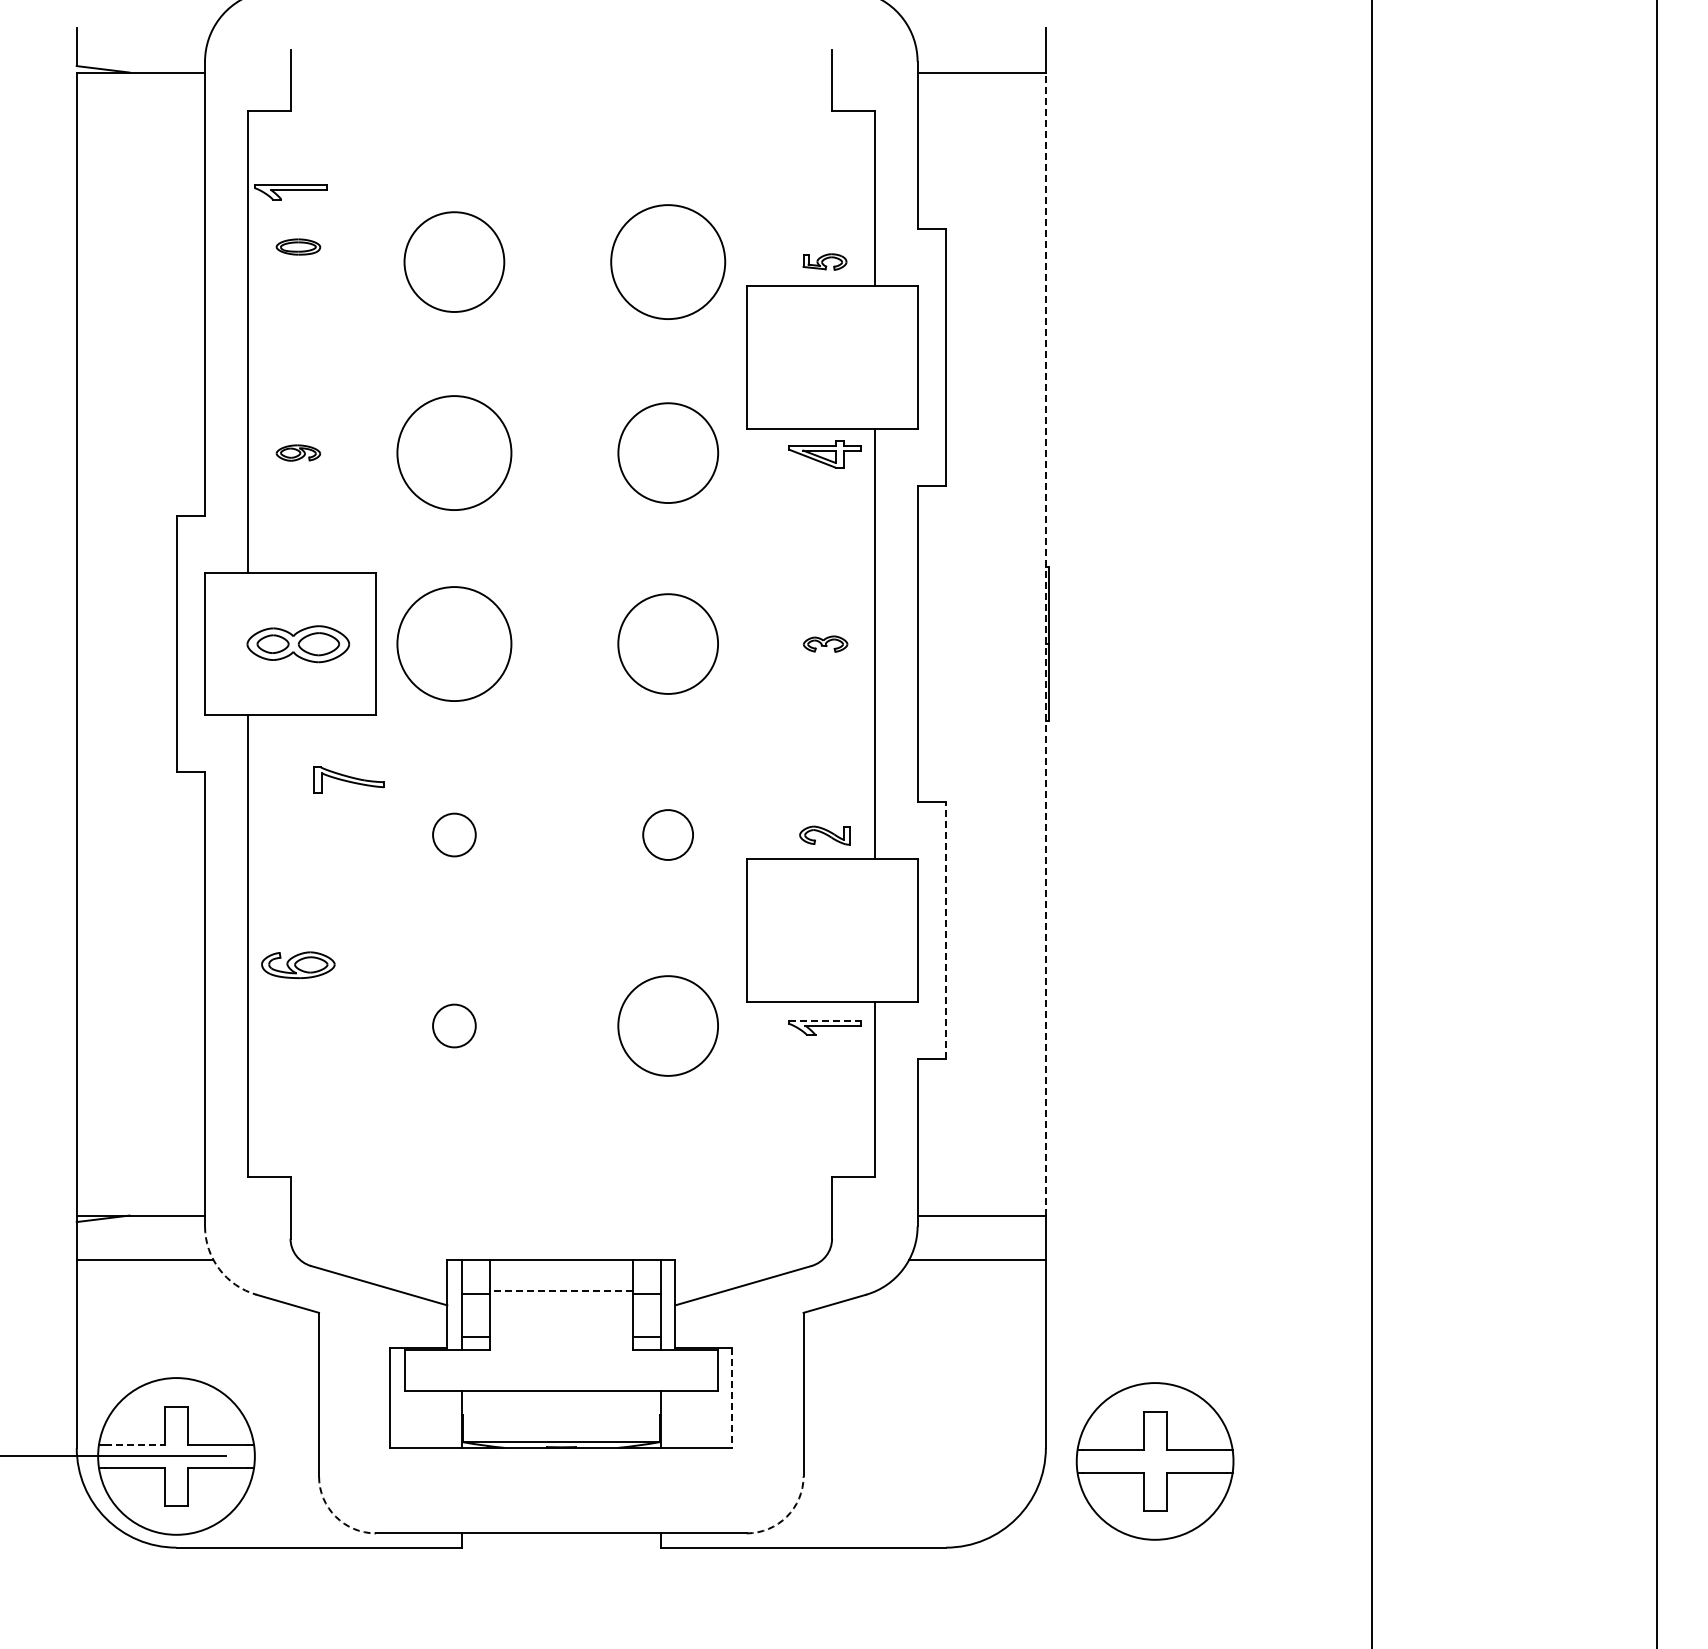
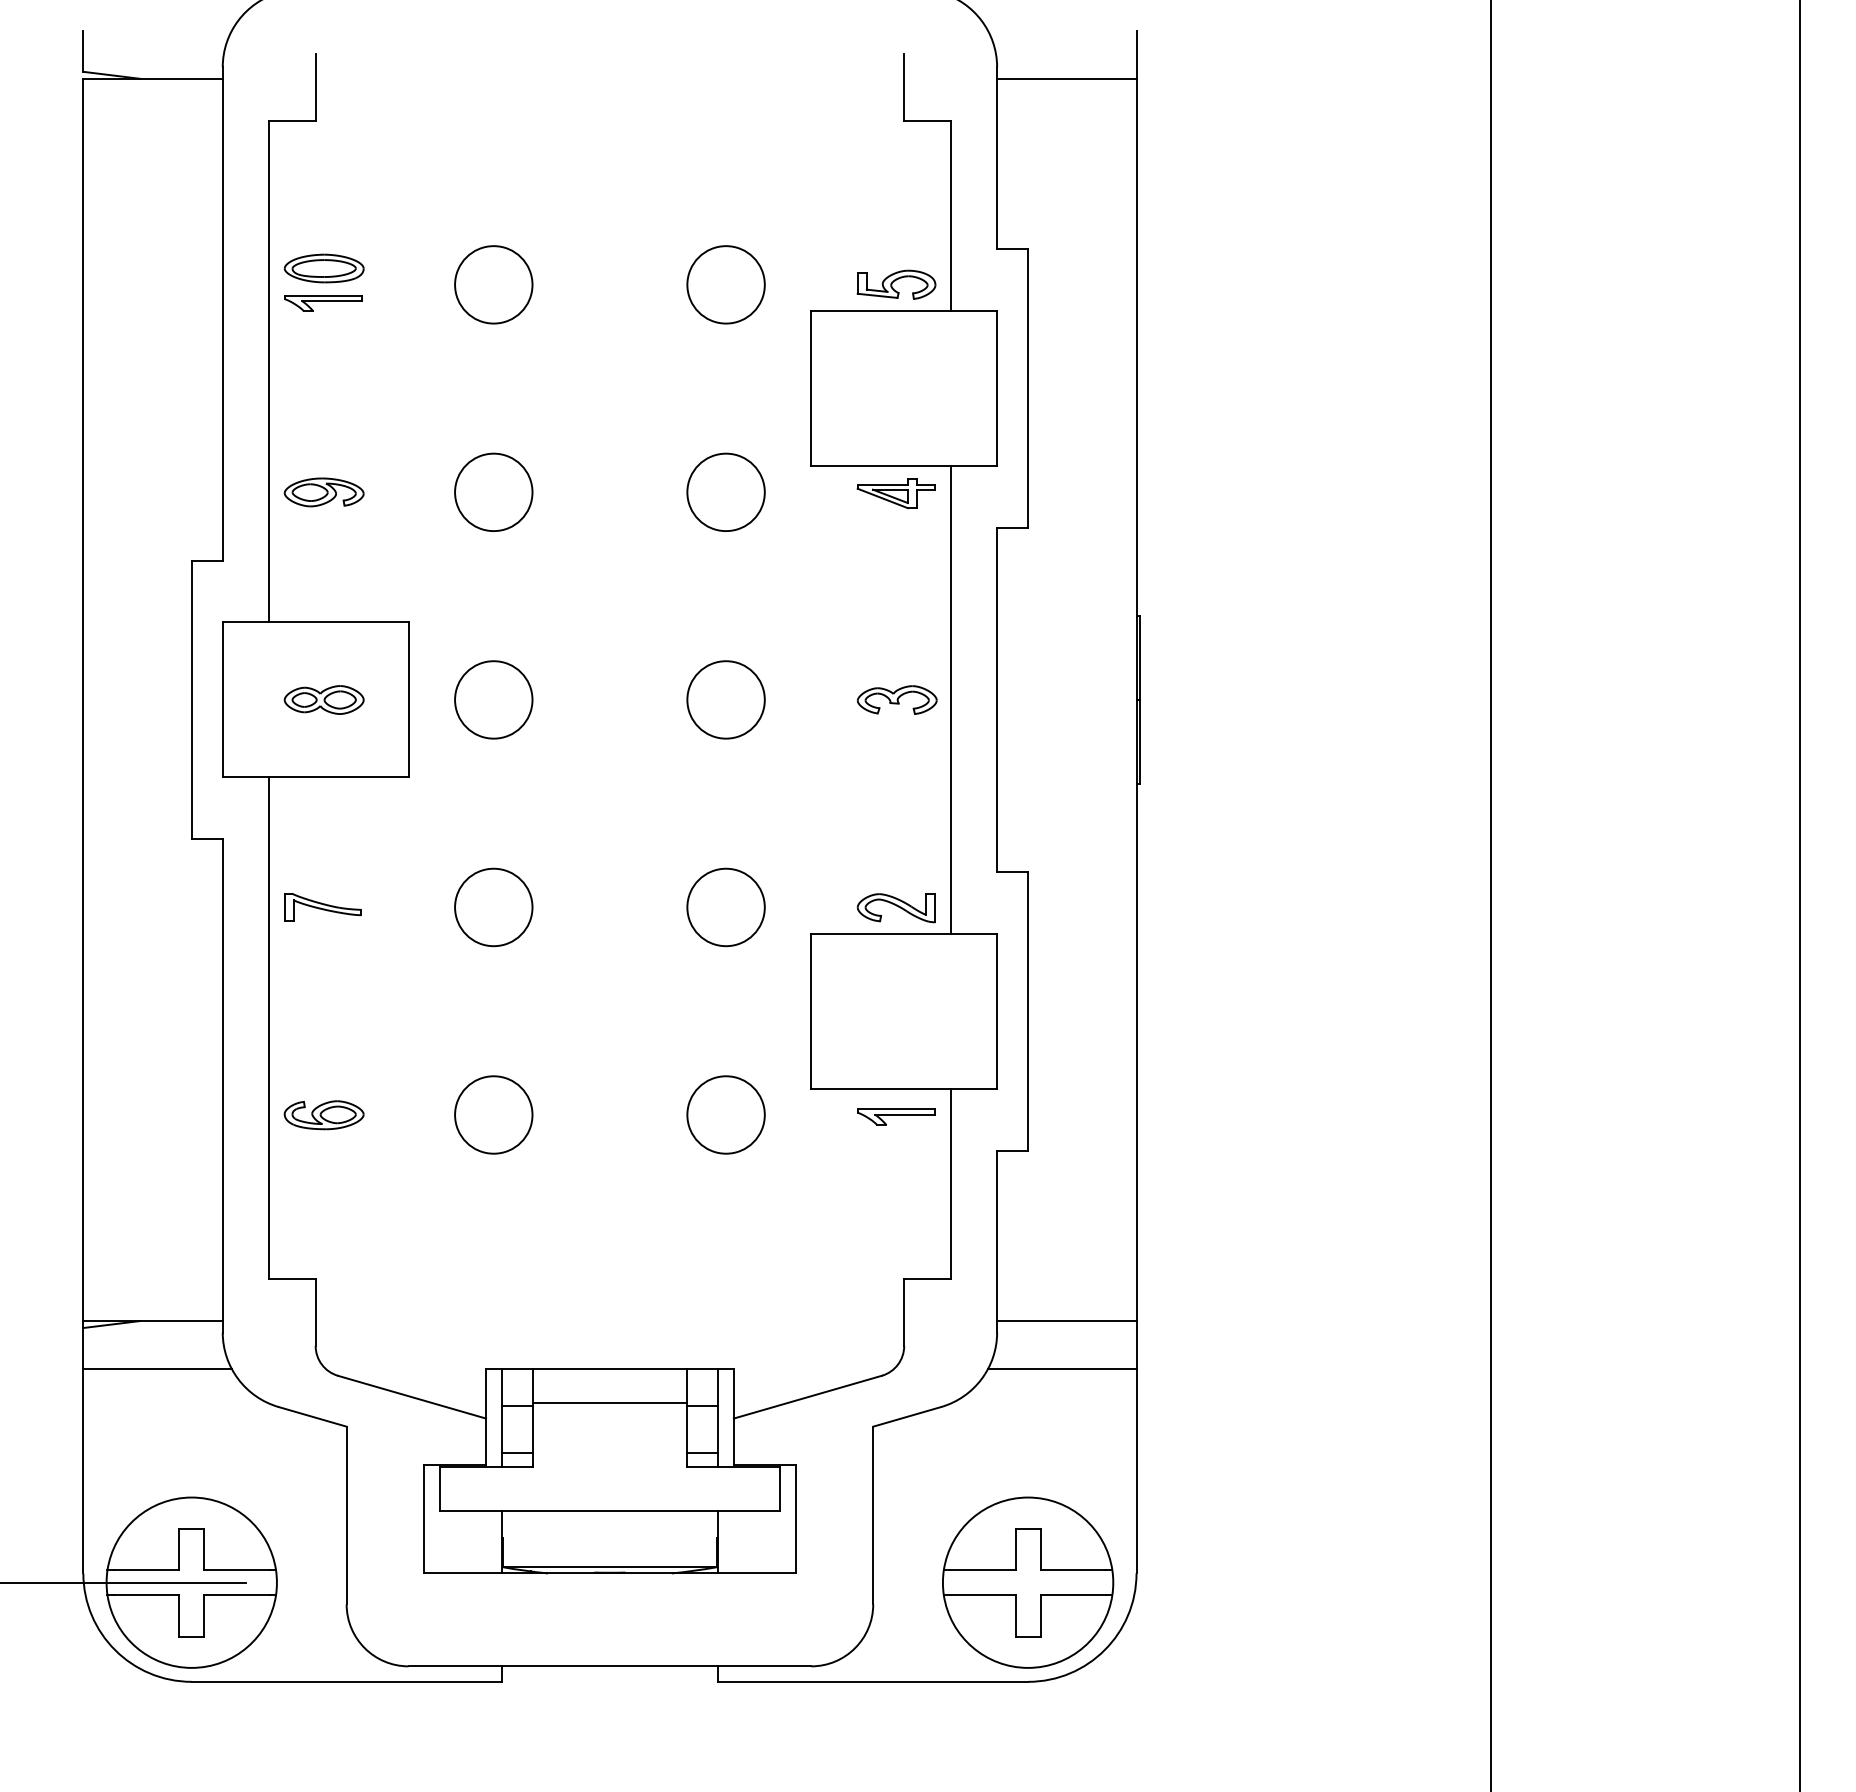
part: (290, 192) -> (323, 303), moved
part: (298, 246) -> (324, 267), size x1.67
circle: (454, 261) -> (493, 284), size x0.71
circle: (667, 261) -> (725, 284), size x0.62
part: (824, 261) -> (895, 284), size x1.67
part: (298, 452) -> (324, 491), size x1.67
circle: (454, 452) -> (493, 491), size x0.62
circle: (667, 452) -> (725, 491), size x0.71
part: (298, 643) -> (324, 699), size x0.71
circle: (454, 643) -> (493, 699), size x0.62
circle: (667, 643) -> (725, 699), size x0.71
part: (825, 643) -> (897, 699), size x1.67
line: (1045, 644) -> (1136, 700), dashed -> solid
part: (348, 779) -> (322, 906), moved
circle: (454, 834) -> (493, 906), size x1.67
circle: (667, 834) -> (725, 906), size x1.43
part: (824, 835) -> (895, 907), size x1.43
line: (946, 930) -> (1028, 1011), dashed -> solid
part: (298, 964) -> (324, 1114), moved
line: (825, 1020) -> (897, 1108), dashed -> solid
circle: (454, 1025) -> (493, 1114), size x1.67
circle: (667, 1025) -> (725, 1114), size x0.71
arc: (219, 1269) -> (238, 1379), dashed -> solid
line: (560, 1291) -> (609, 1403), dashed -> solid
line: (732, 1398) -> (795, 1519), dashed -> solid
line: (135, 1445) -> (147, 1570), dashed -> solid
part: (1154, 1461) -> (1027, 1582), moved
arc: (335, 1516) -> (364, 1647), dashed -> solid
arc: (786, 1516) -> (854, 1647), dashed -> solid

